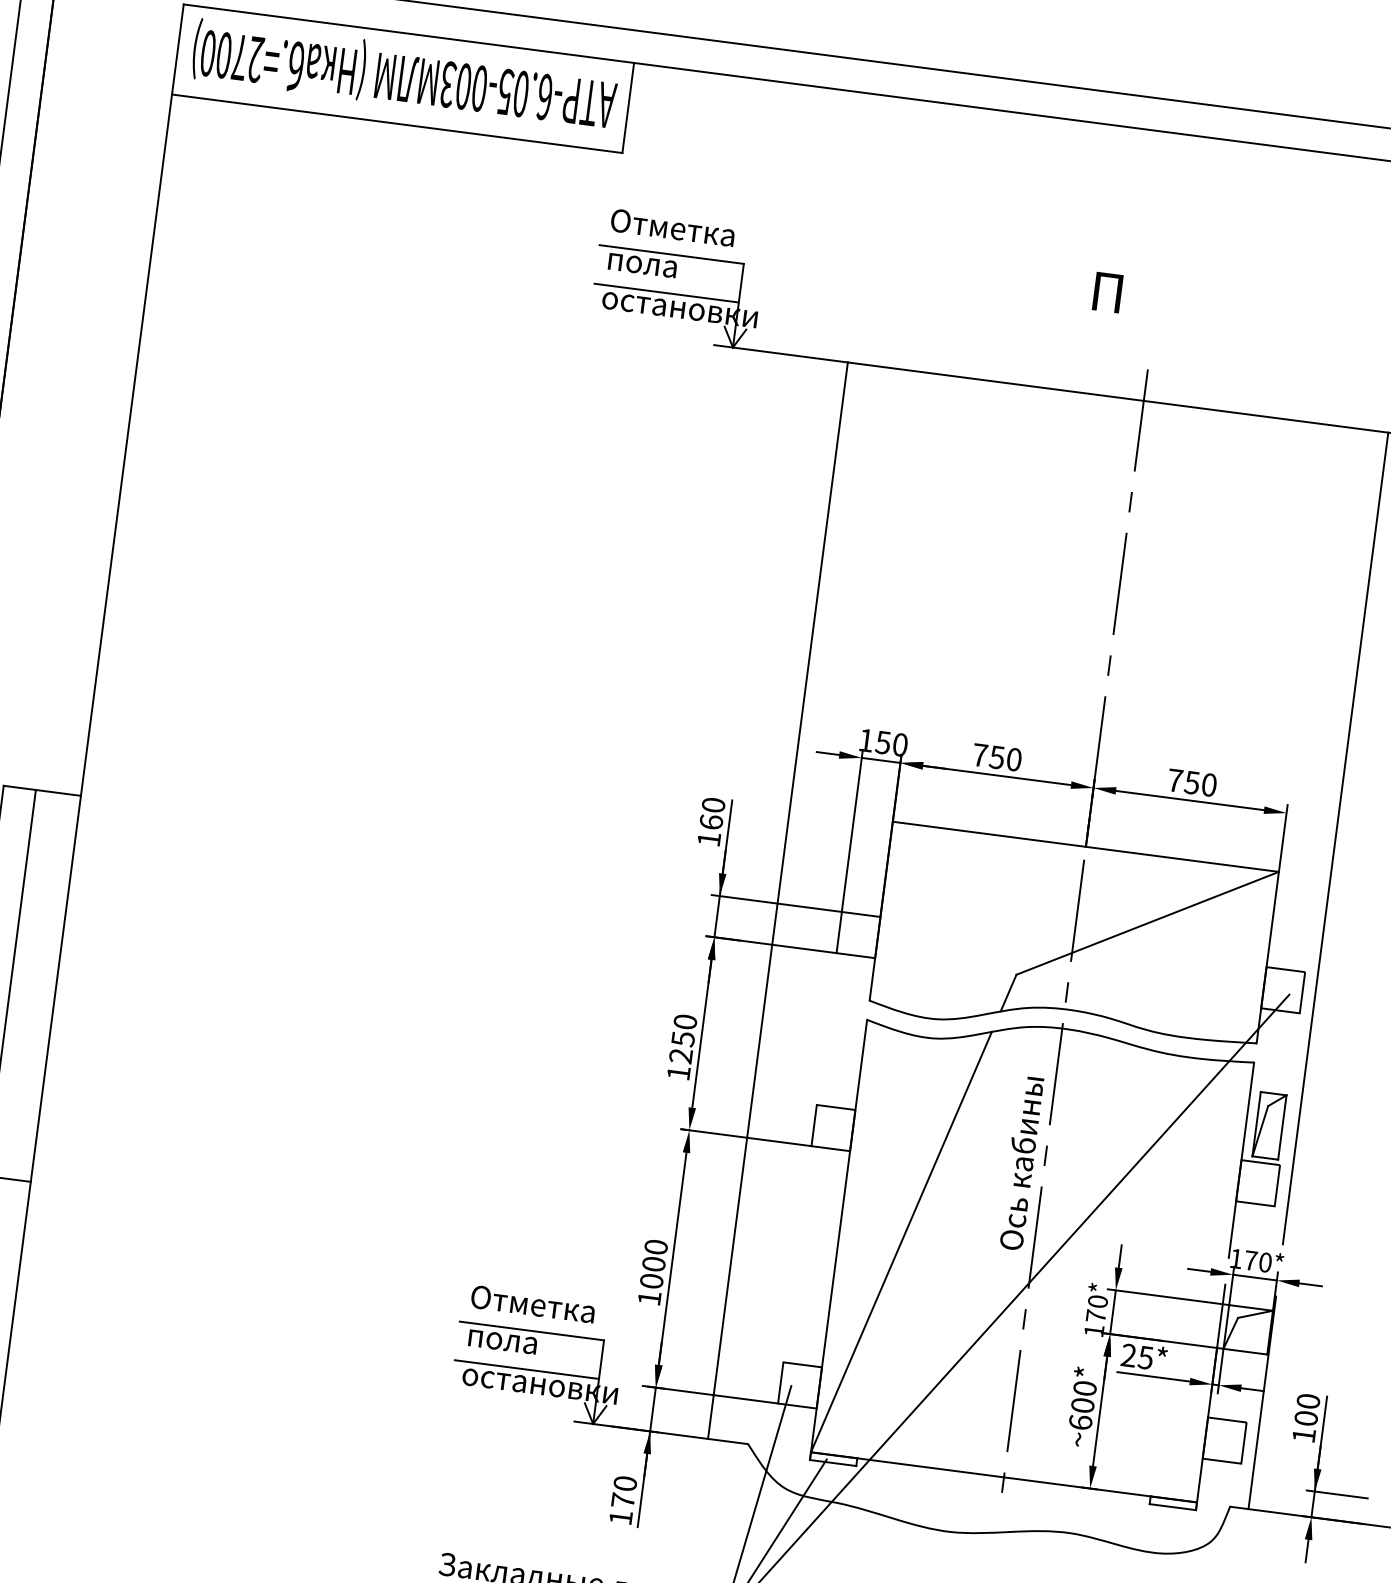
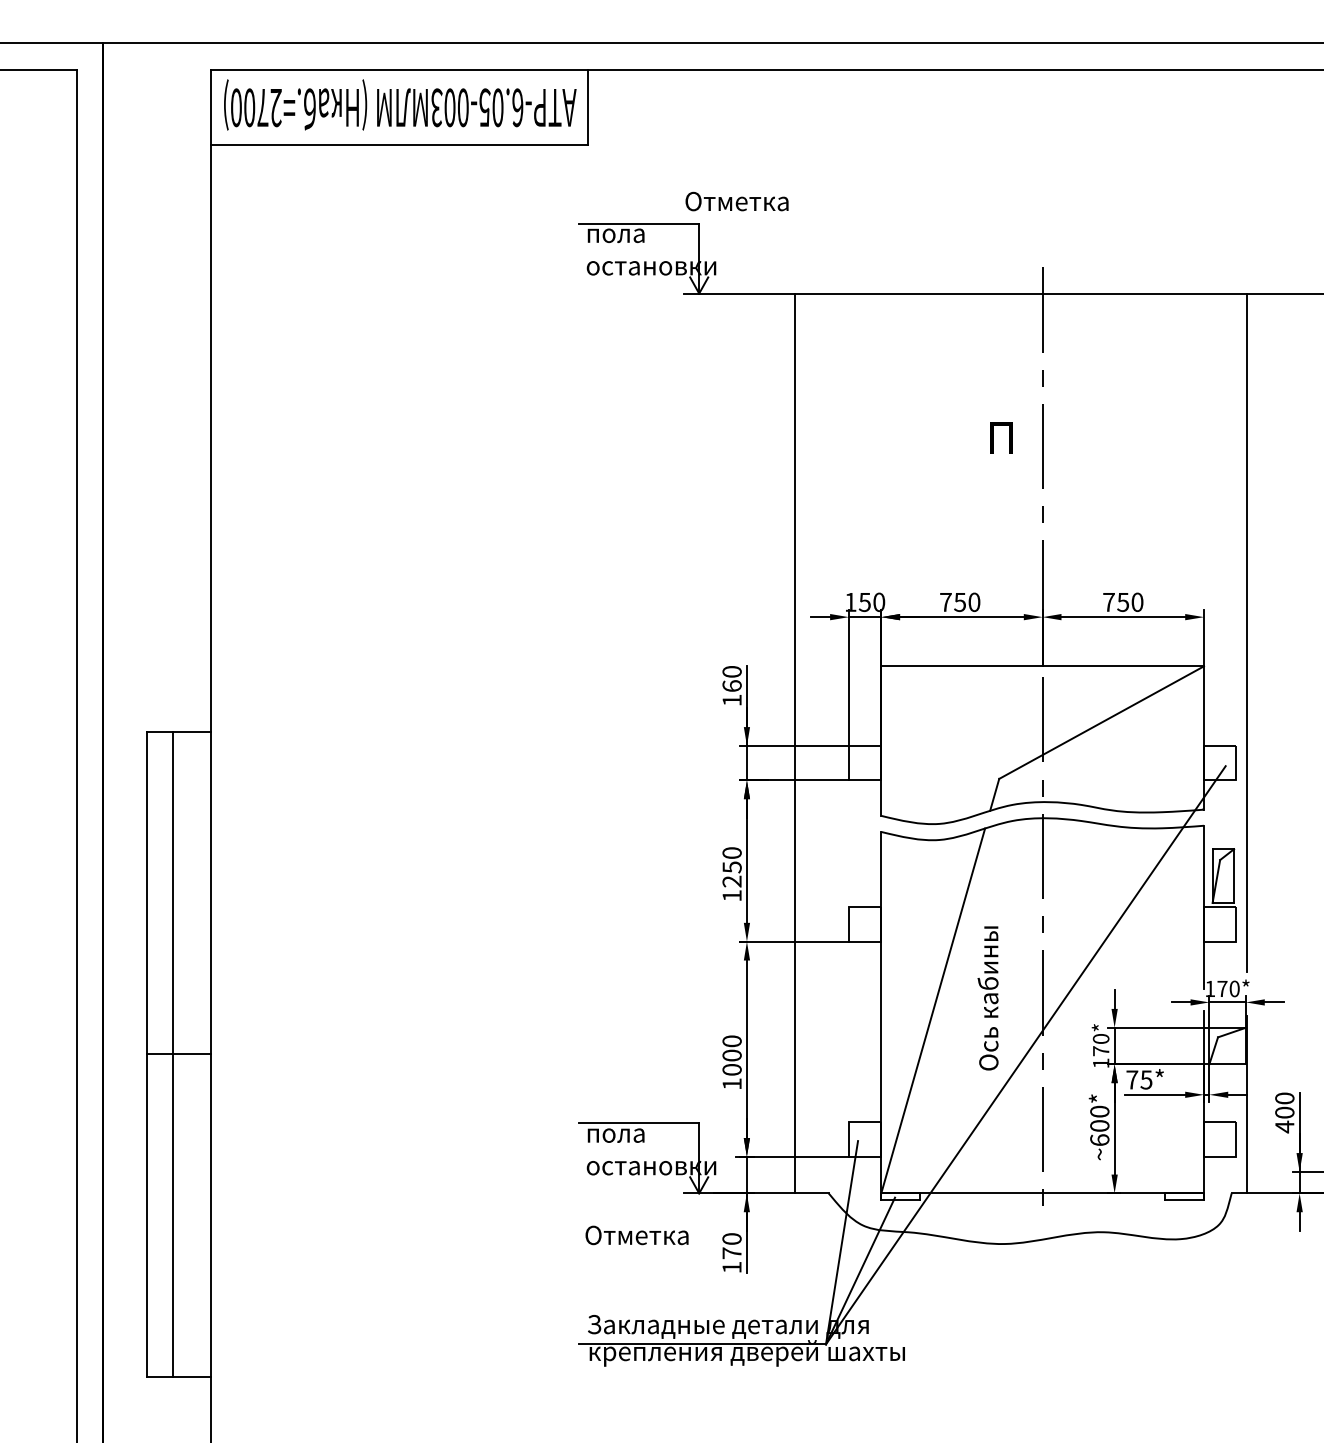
text: (672, 227) -> (736, 201), moved
text: (1107, 291) -> (1001, 437), moved
line: (666, 292) -> (638, 255), removed
text: (1020, 1163) -> (987, 998), moved
text: (532, 1304) -> (636, 1235), moved
text: (1129, 1355) -> (1132, 1079), 25* -> 75*
line: (526, 1369) -> (638, 1155), removed
text: (1303, 1434) -> (1284, 1126), 100 -> 400

